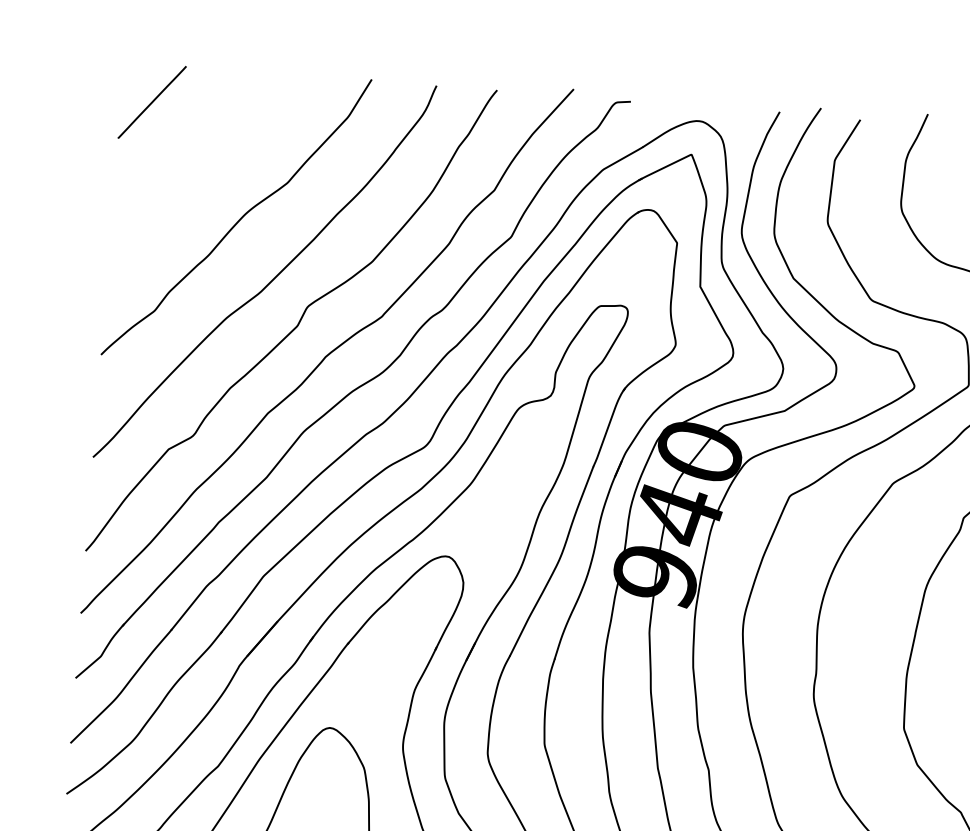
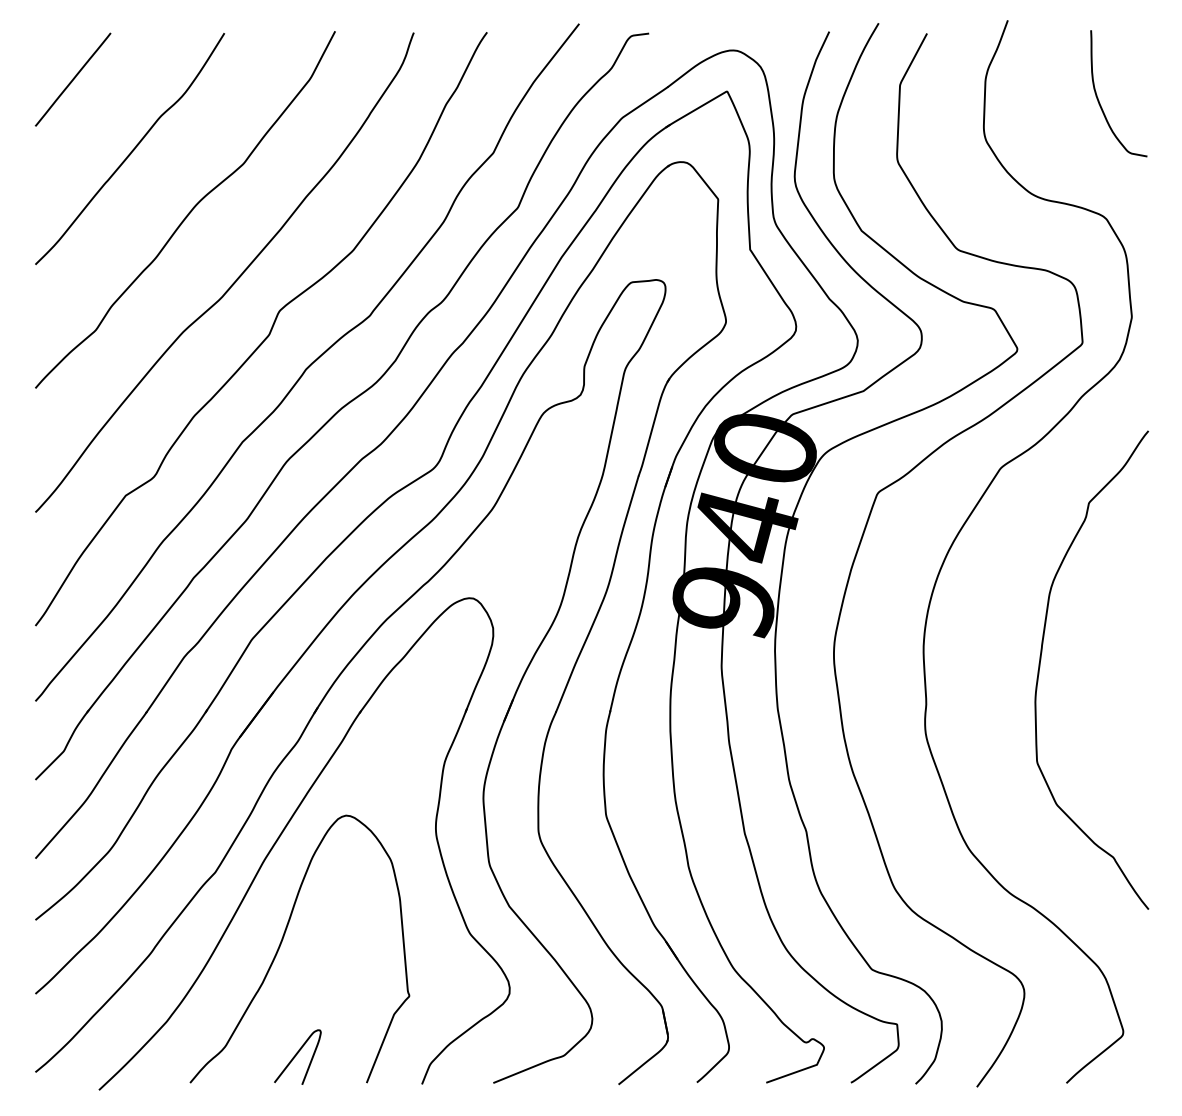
curve: (196, 163) -> (132, 149), added

